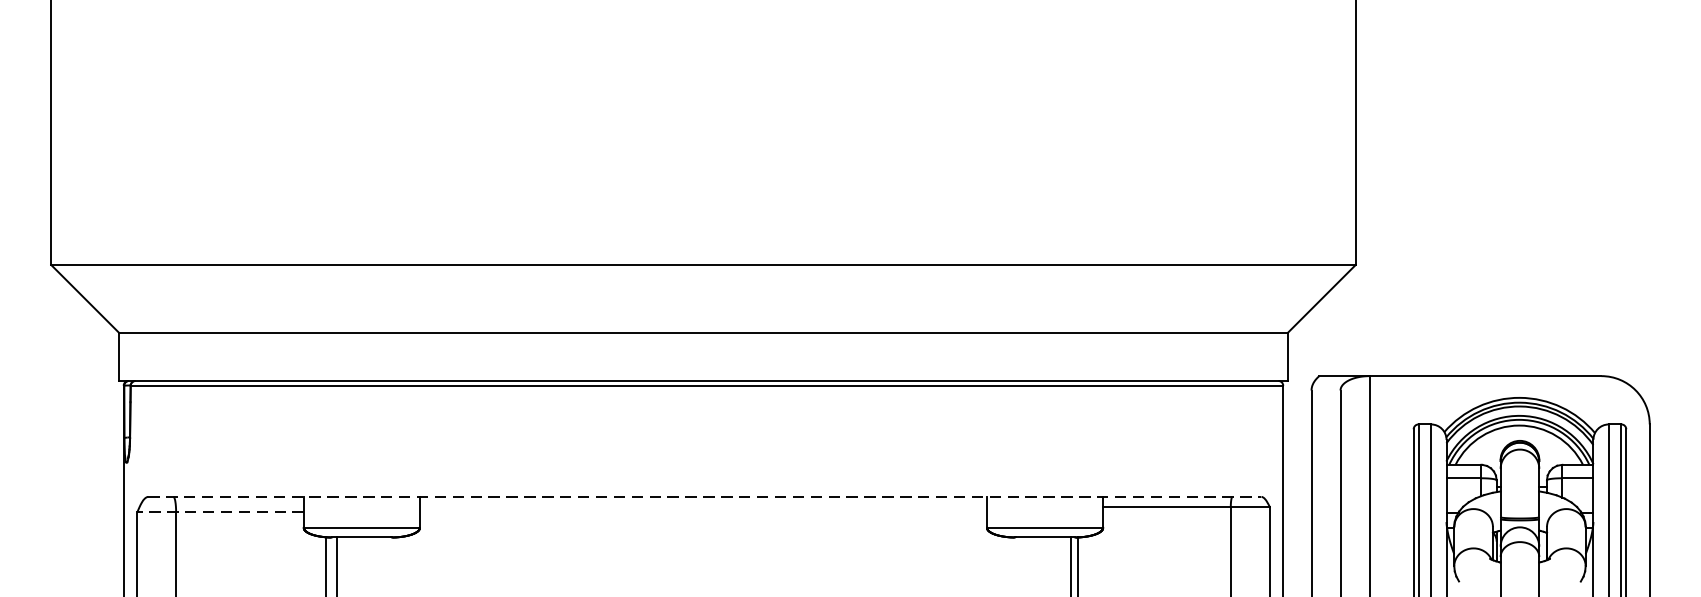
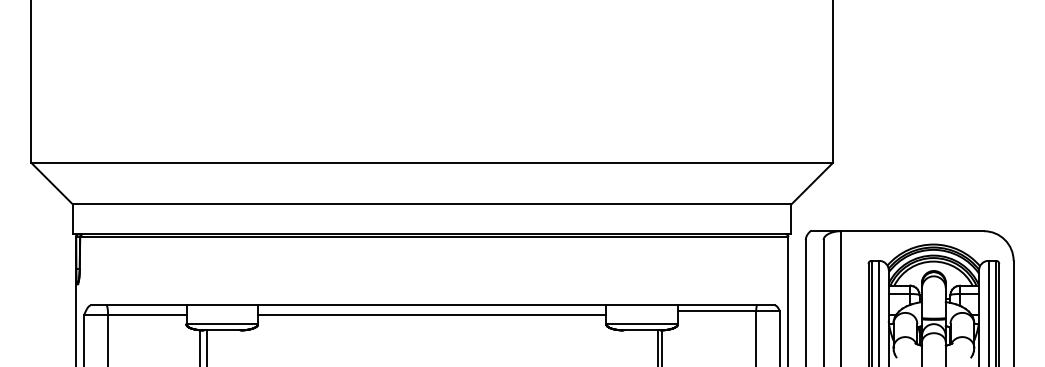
line: (705, 497) -> (433, 305), dashed -> solid
line: (219, 511) -> (134, 314), dashed -> solid
line: (702, 511) -> (431, 314), added

